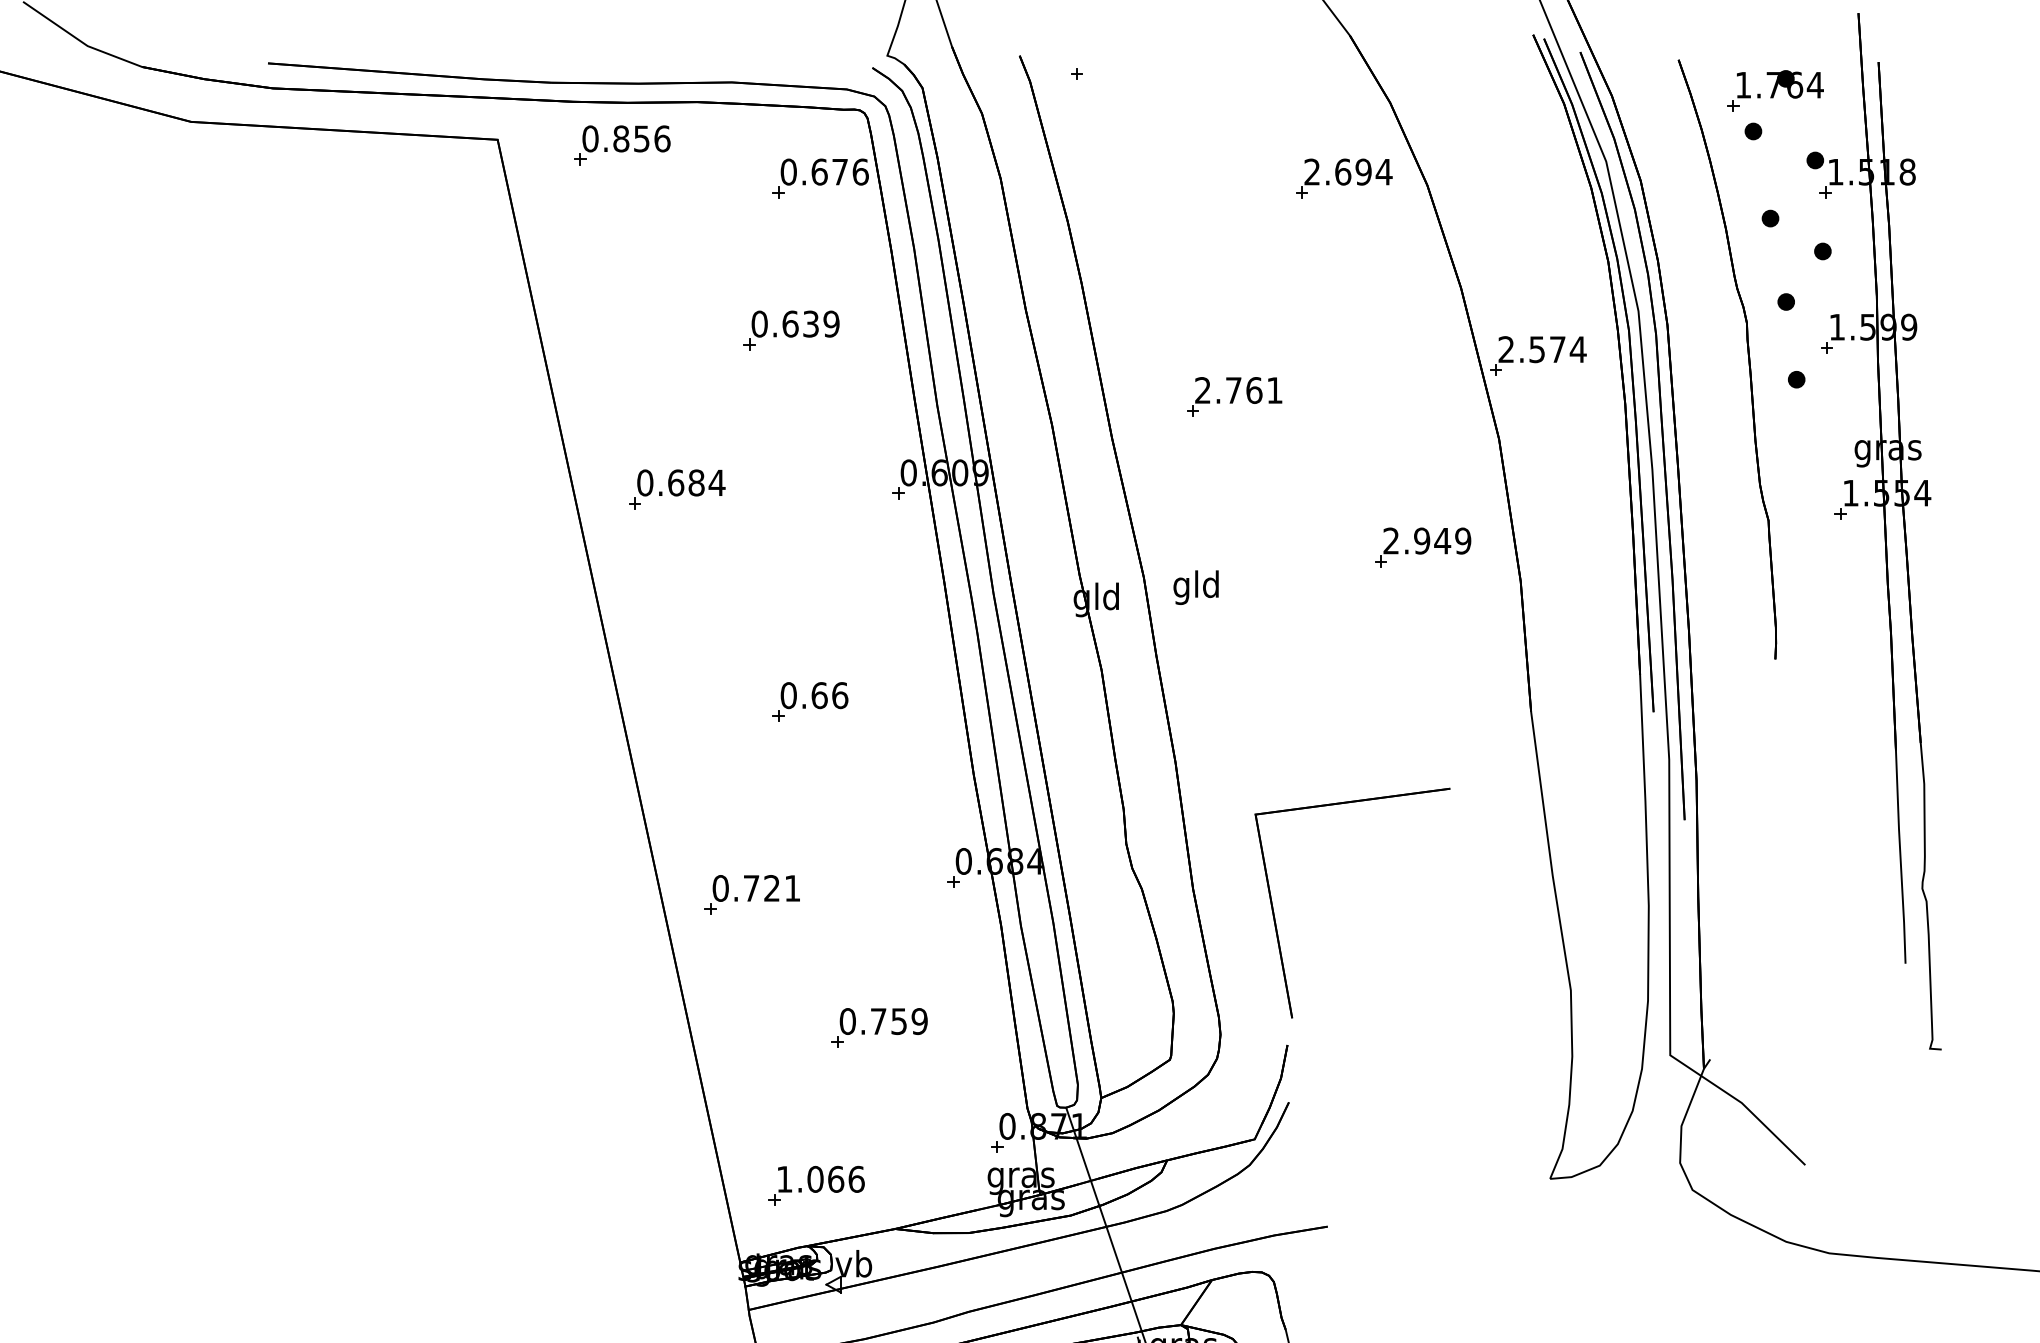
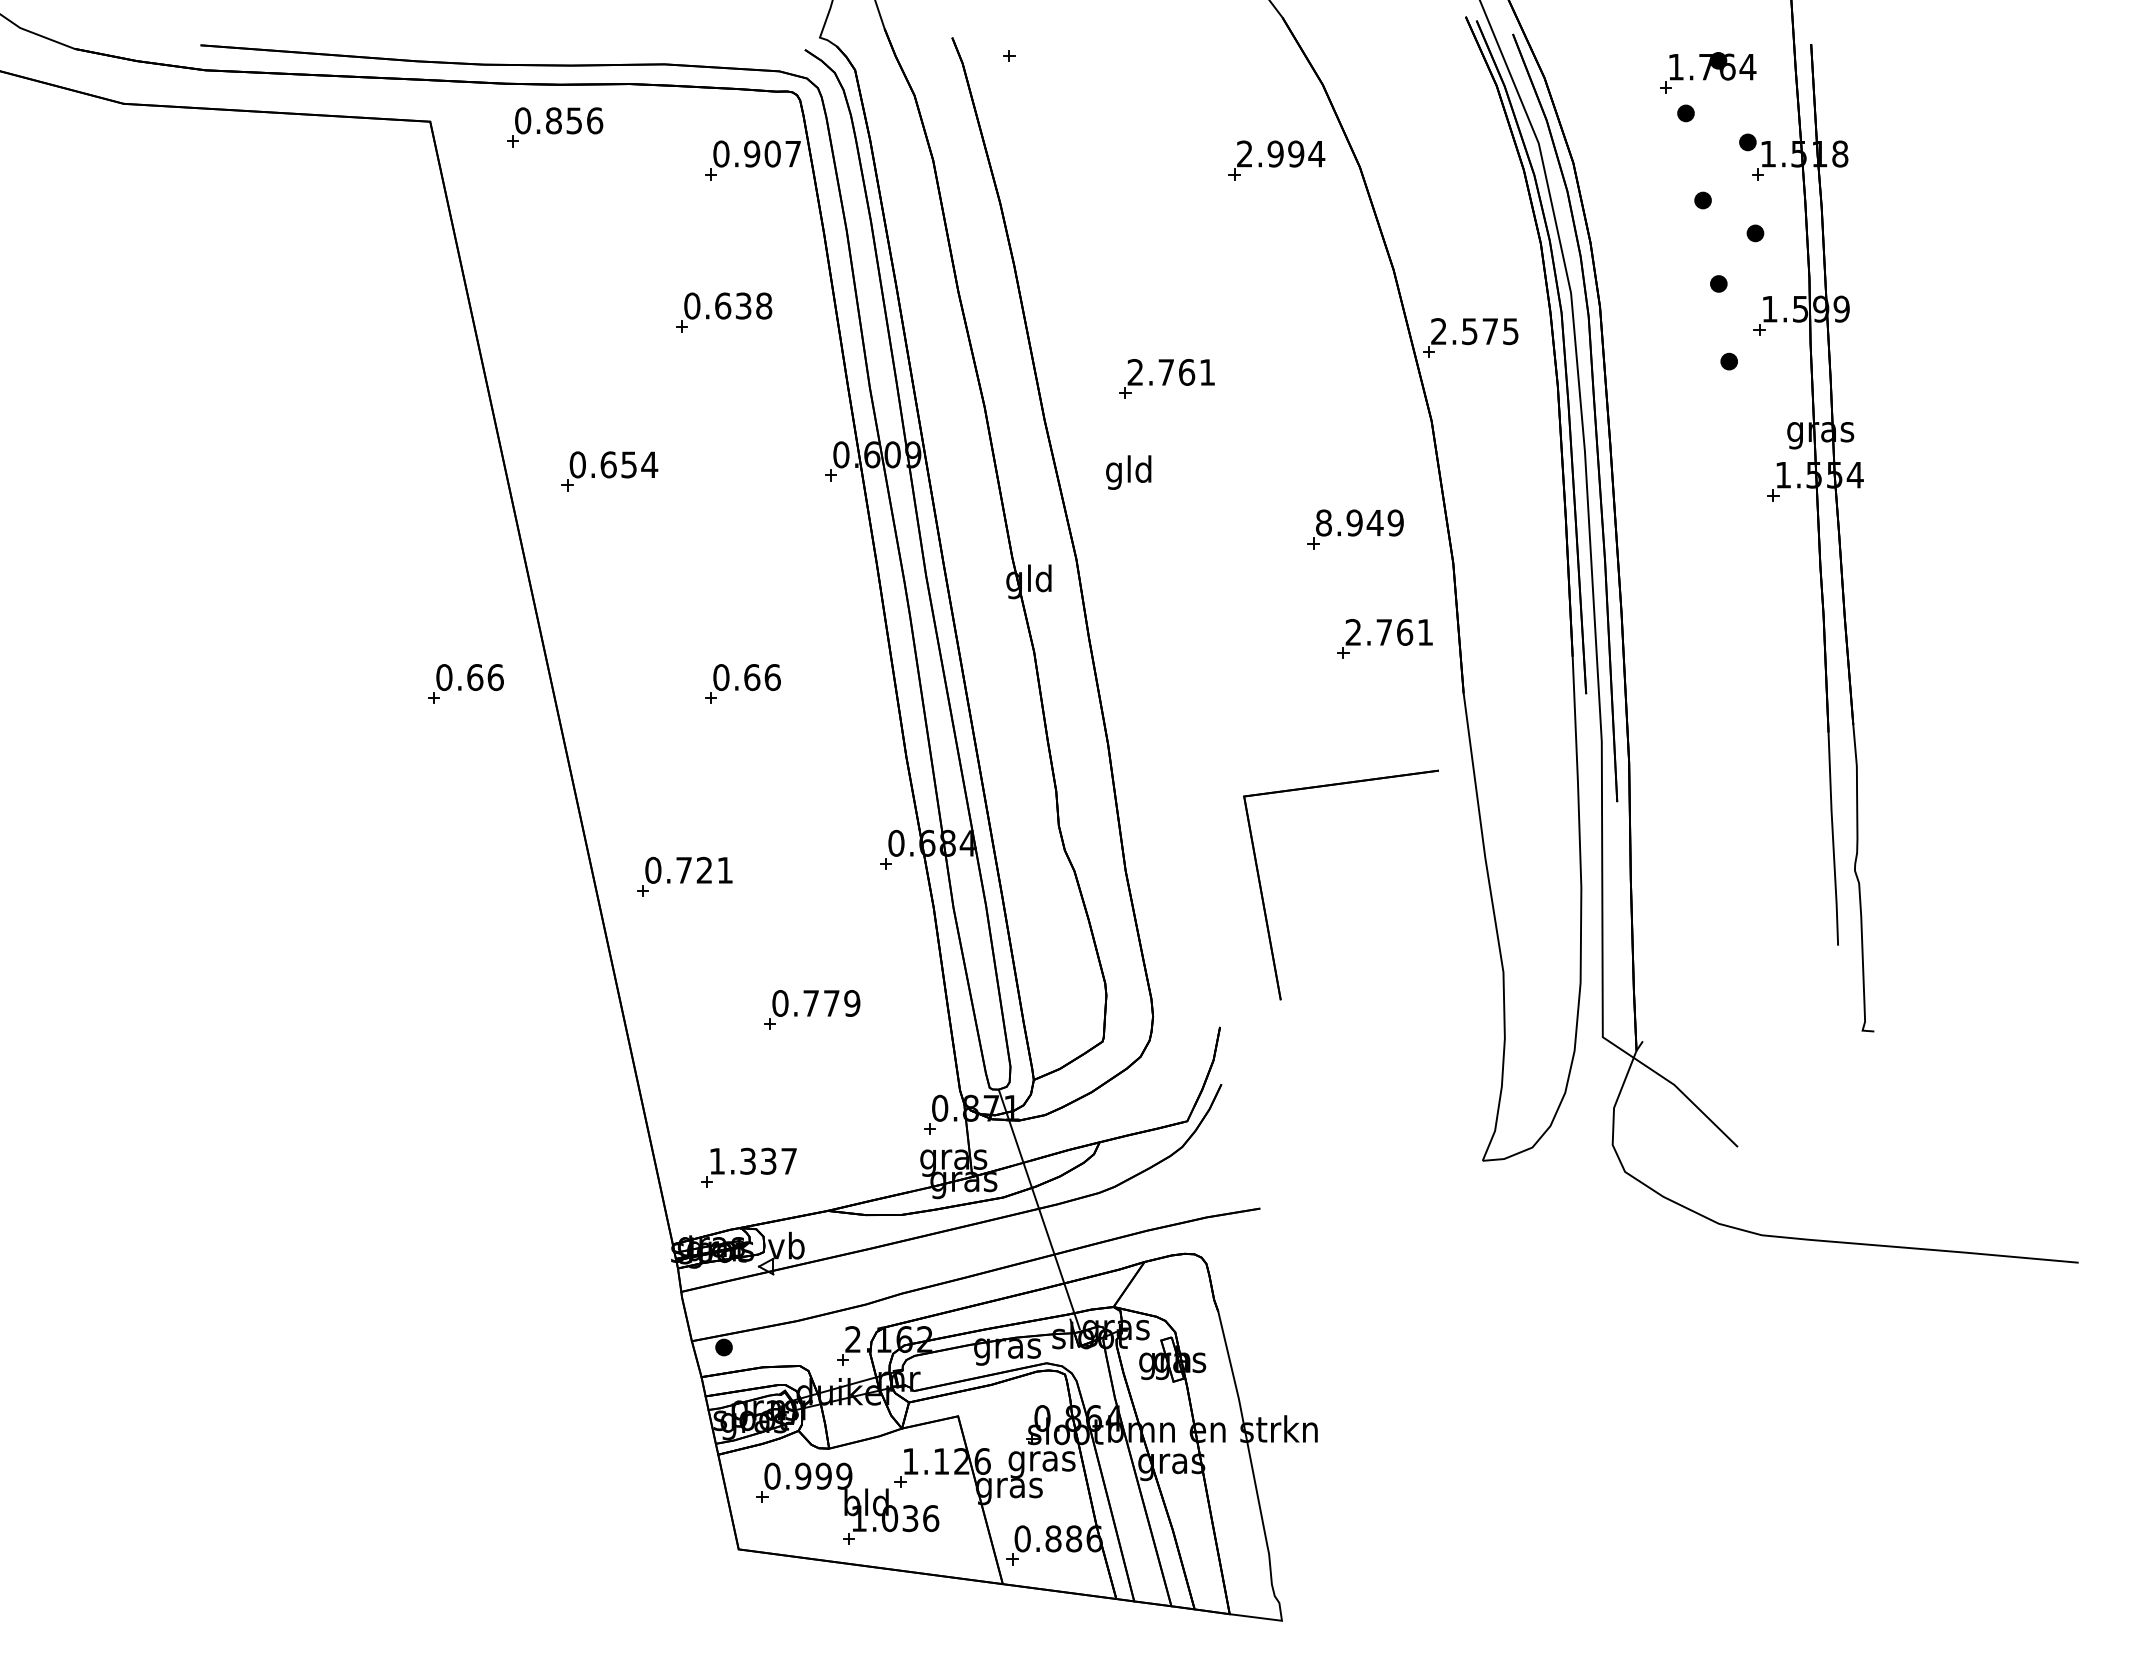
text: (839, 171) -> (772, 153), 0.676 -> 0.907
text: (1342, 171) -> (1275, 153), 2.694 -> 2.994
text: (831, 323) -> (764, 305), 0.639 -> 0.638
text: (1577, 349) -> (1510, 331), 2.574 -> 2.575
part: (1747, 359) -> (1680, 341), removed
text: (696, 482) -> (629, 464), 0.684 -> 0.654
text: (1390, 540) -> (1323, 522), 2.949 -> 8.949
text: (1195, 587) -> (1128, 472), moved
part: (1451, 656) -> (1384, 638), added
part: (532, 701) -> (465, 683), added
part: (1274, 914) -> (1263, 896), moved
text: (898, 1021) -> (831, 1003), 0.759 -> 0.779
text: (835, 1178) -> (768, 1160), 1.066 -> 1.337

